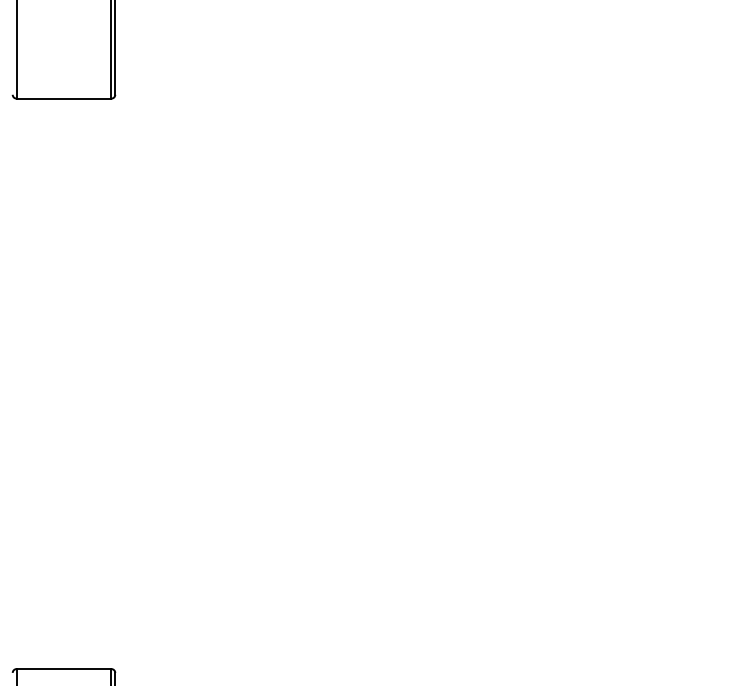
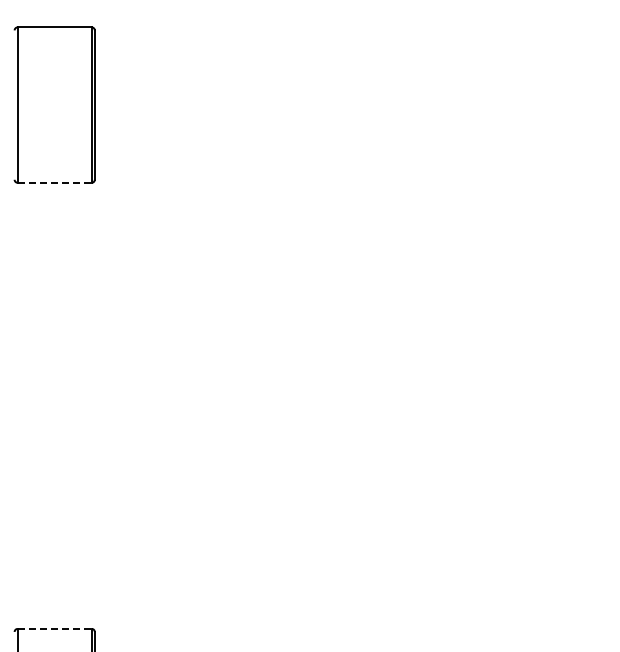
line: (64, 98) -> (55, 182), solid -> dashed
line: (64, 668) -> (55, 628), solid -> dashed

